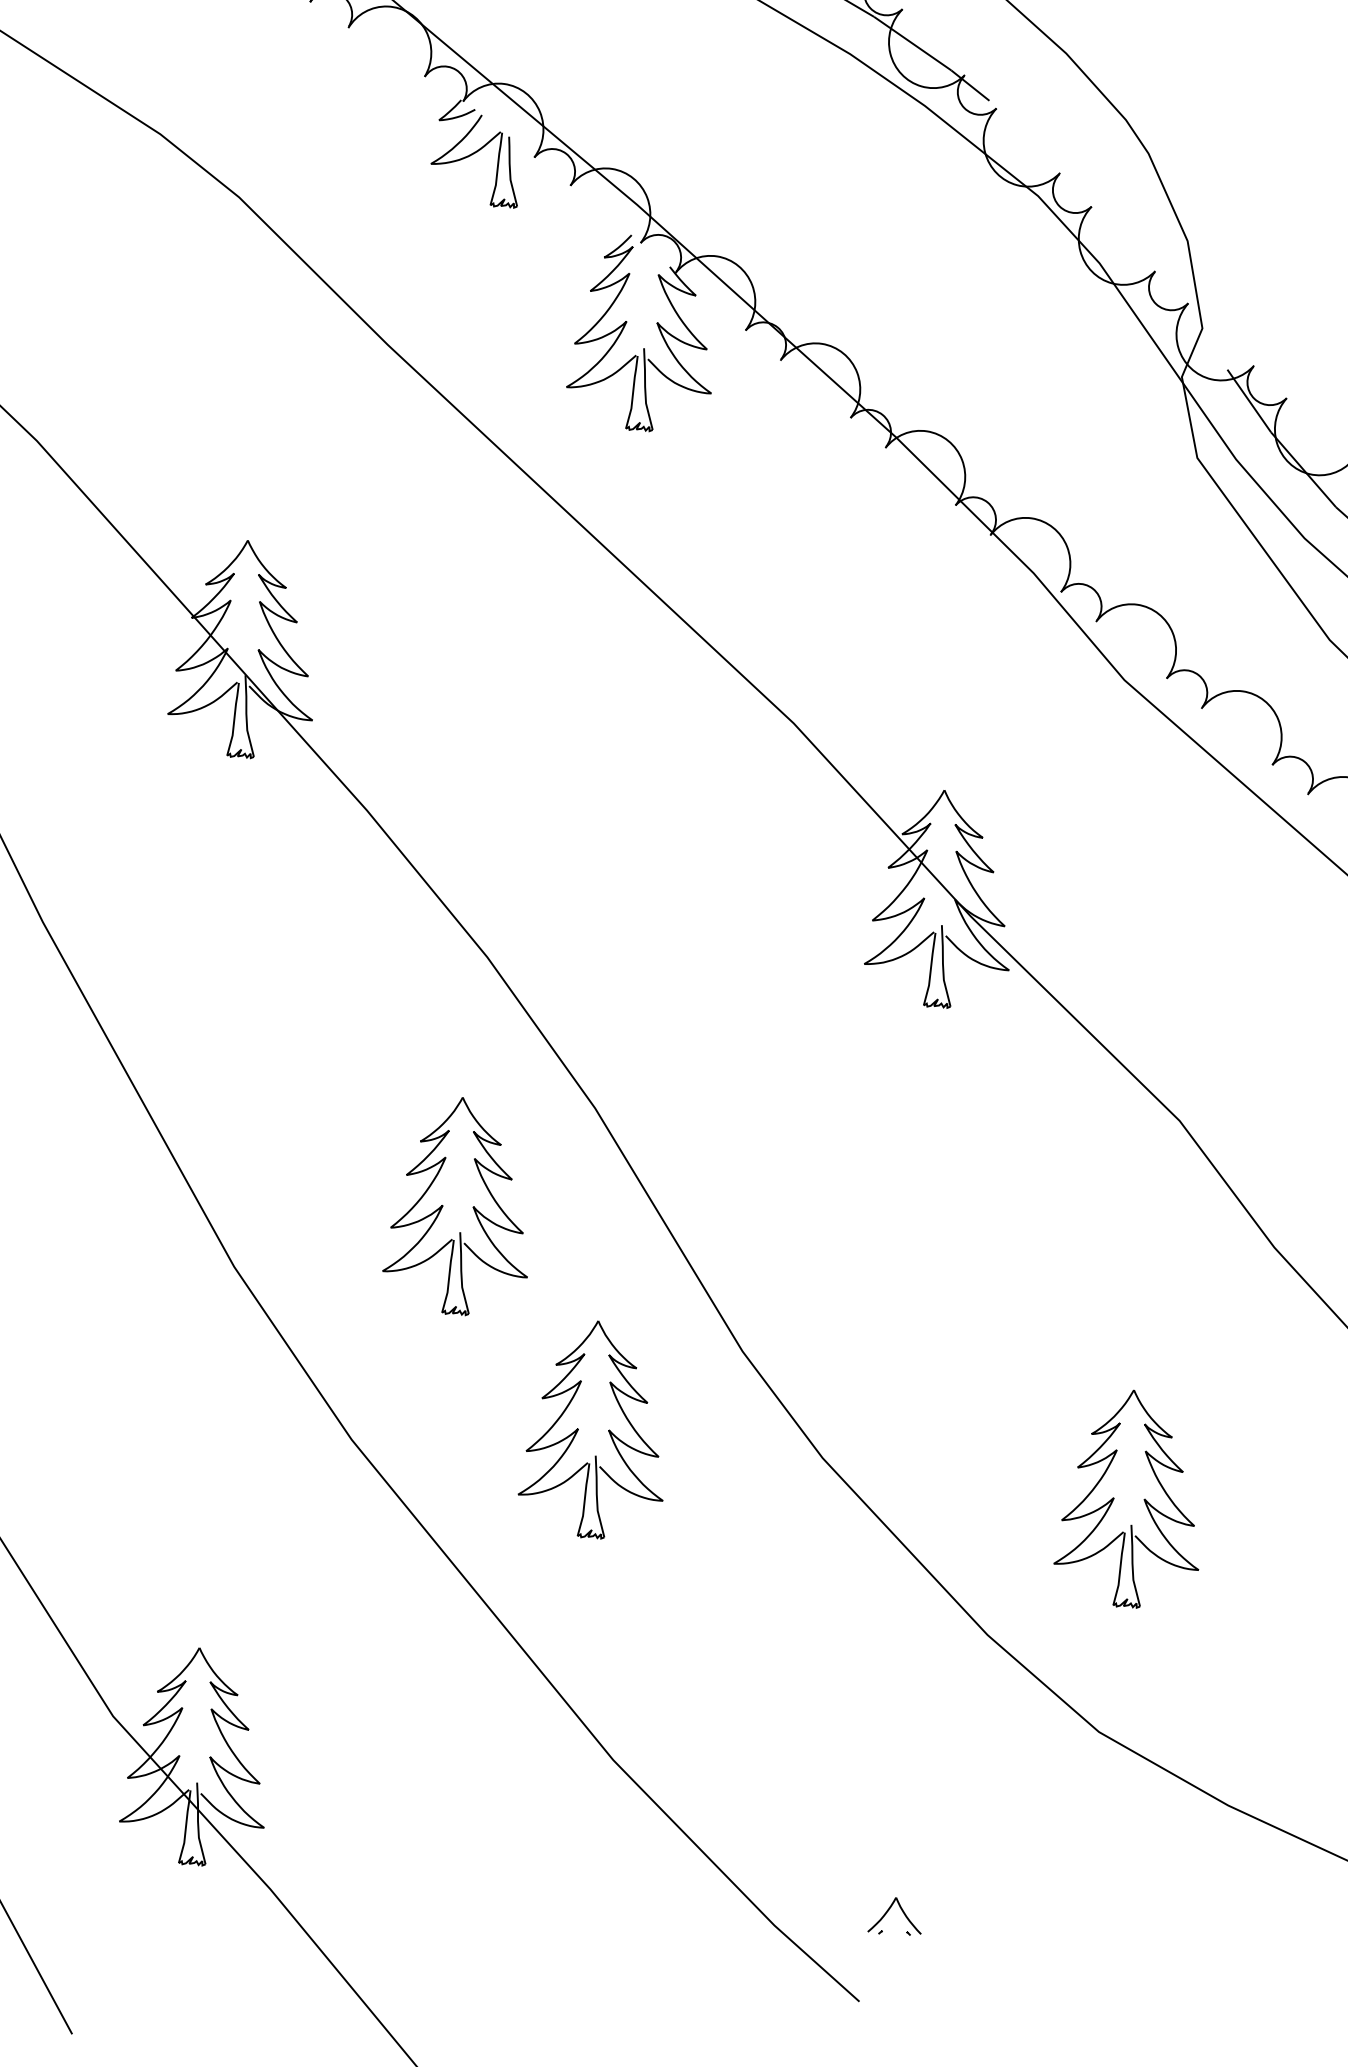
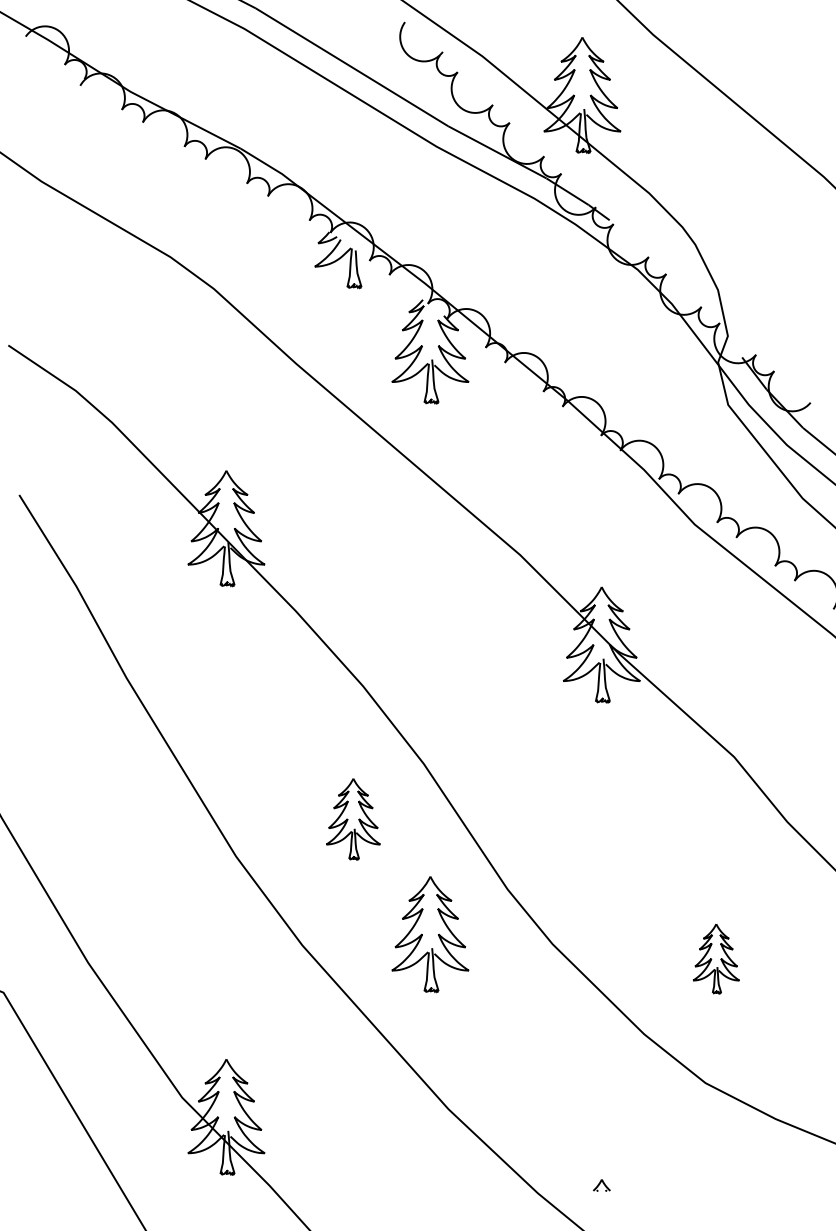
part: (458, 1207) -> (353, 819), size x0.7
part: (1129, 1498) -> (716, 958), size x0.6
part: (894, 1916) -> (601, 1185), size x0.6

